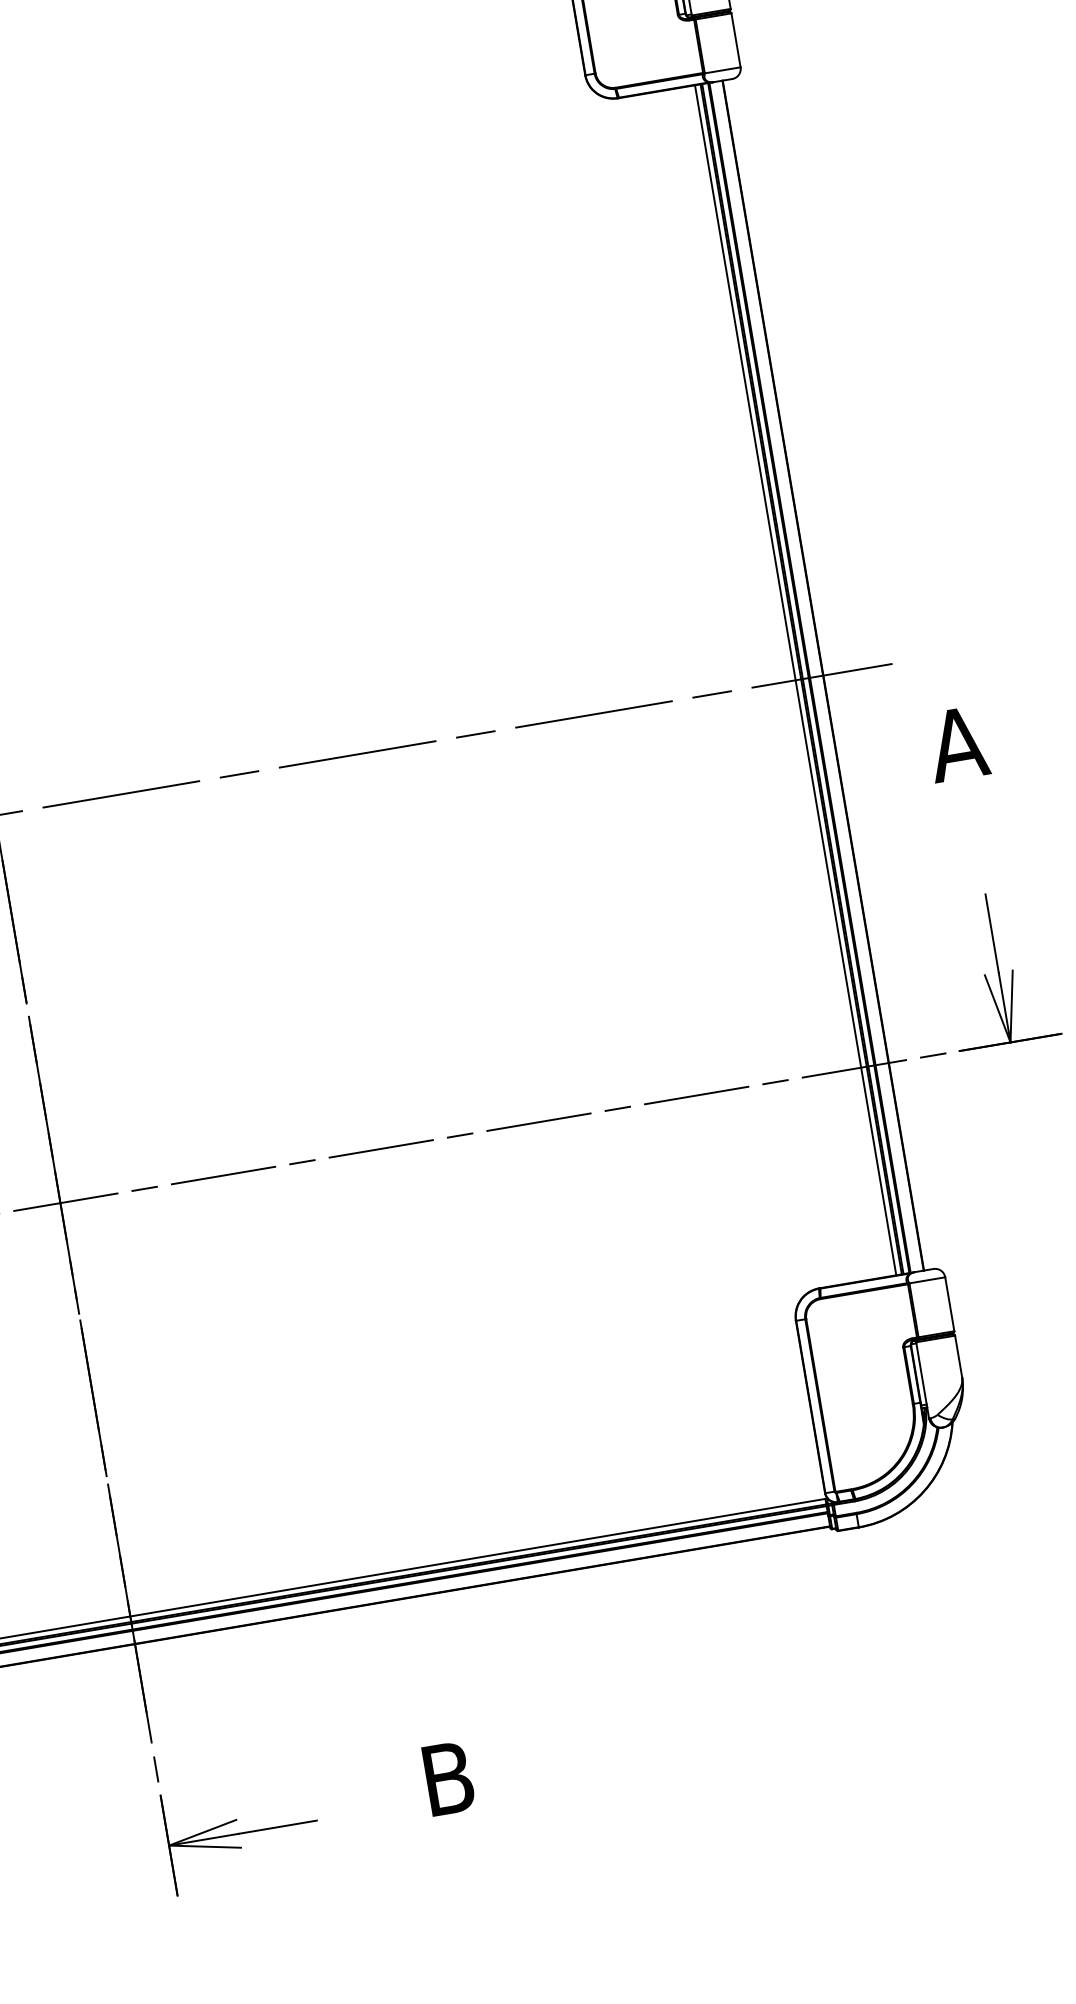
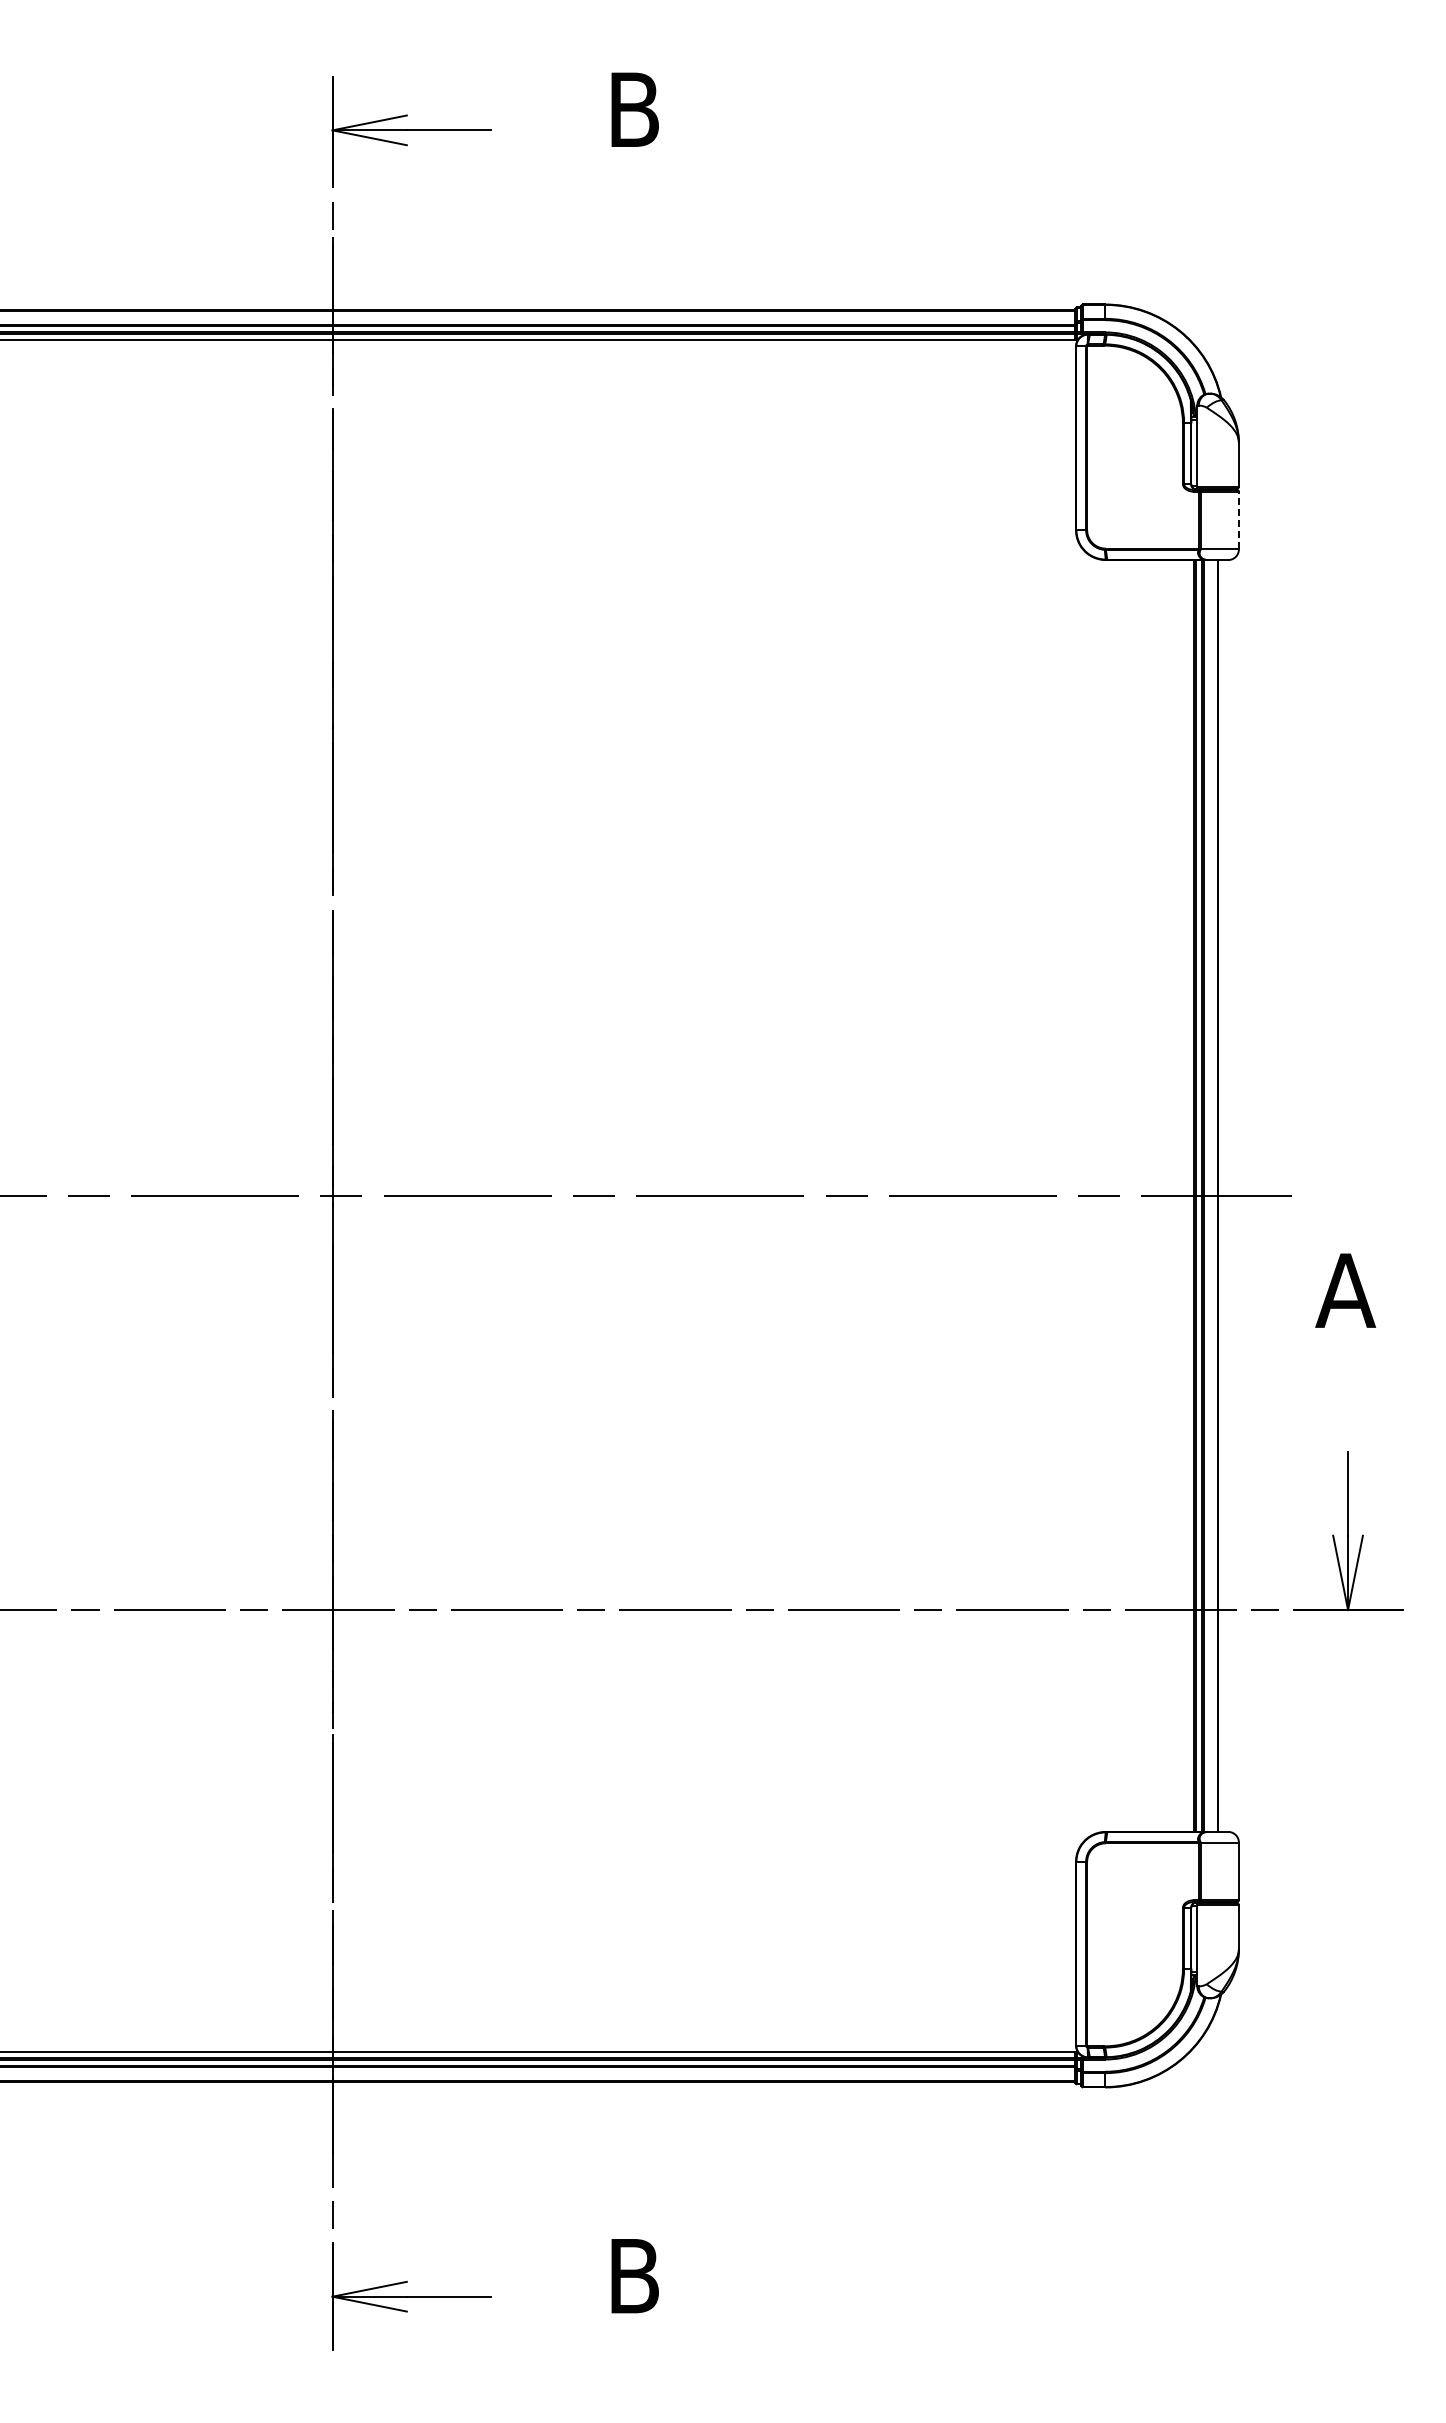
line: (735, 40) -> (1238, 520), solid -> dashed
line: (795, 679) -> (1188, 1195), removed

